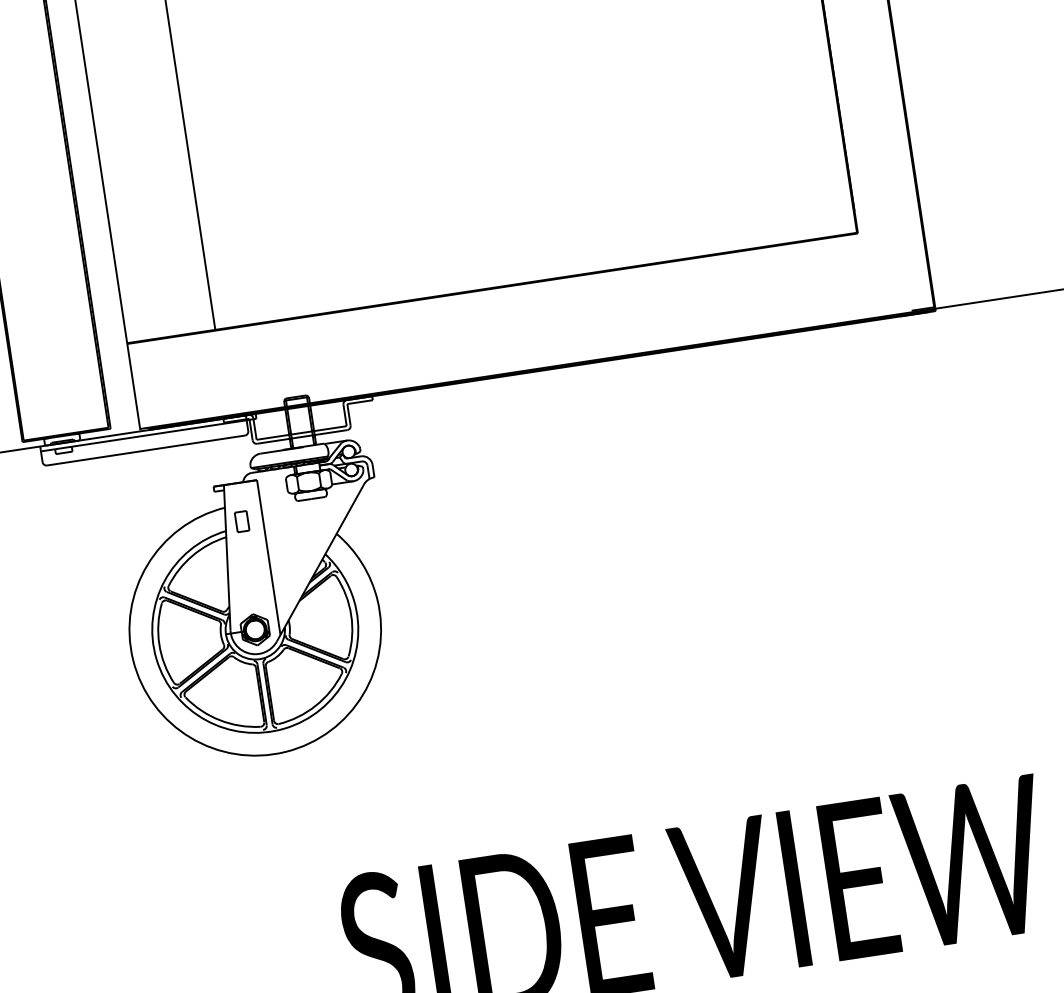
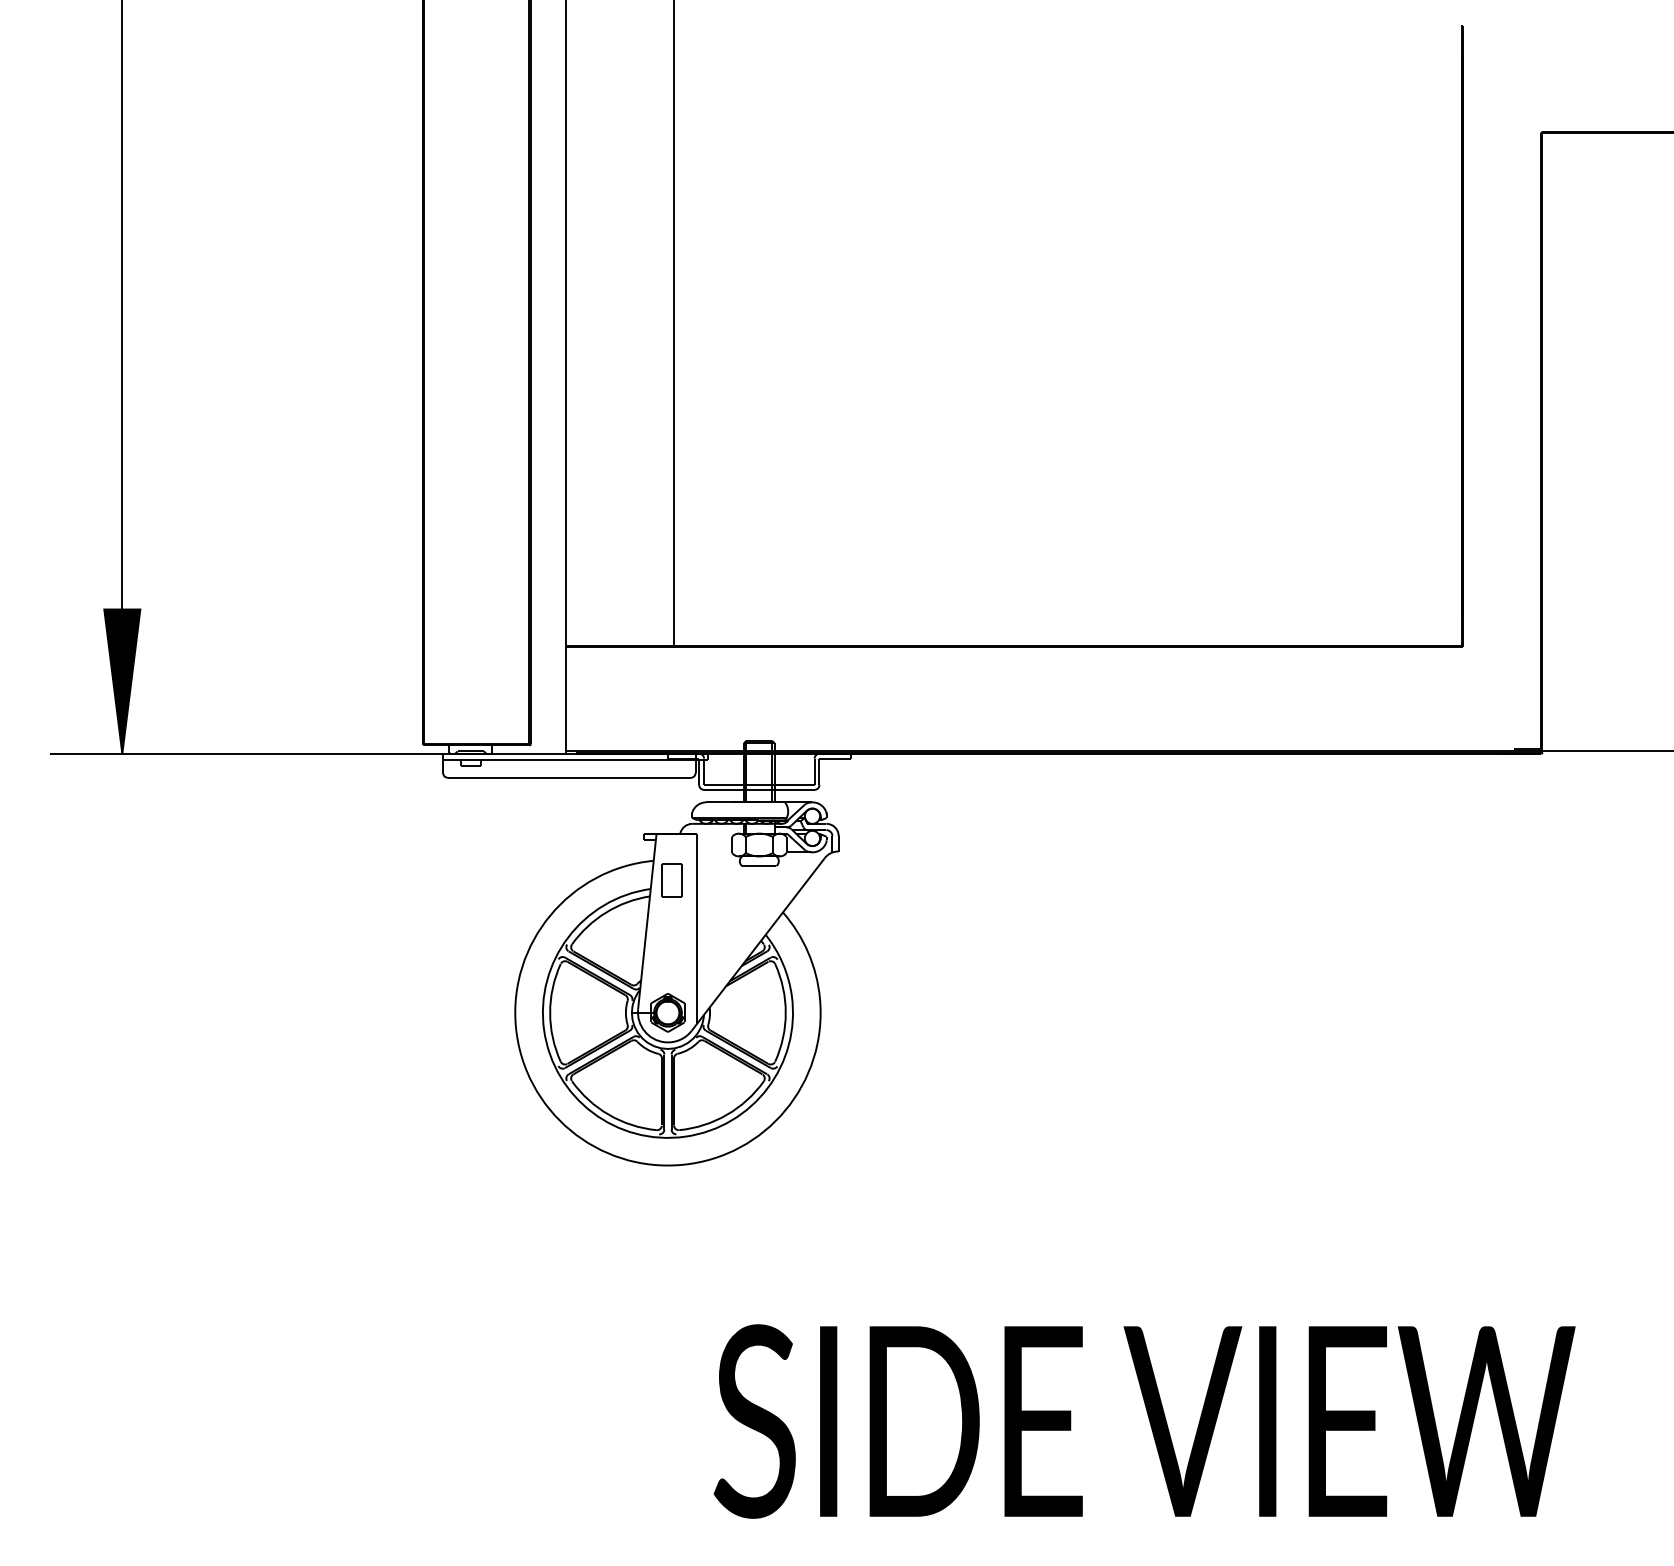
part: (241, 521) -> (671, 880), size x1.4

